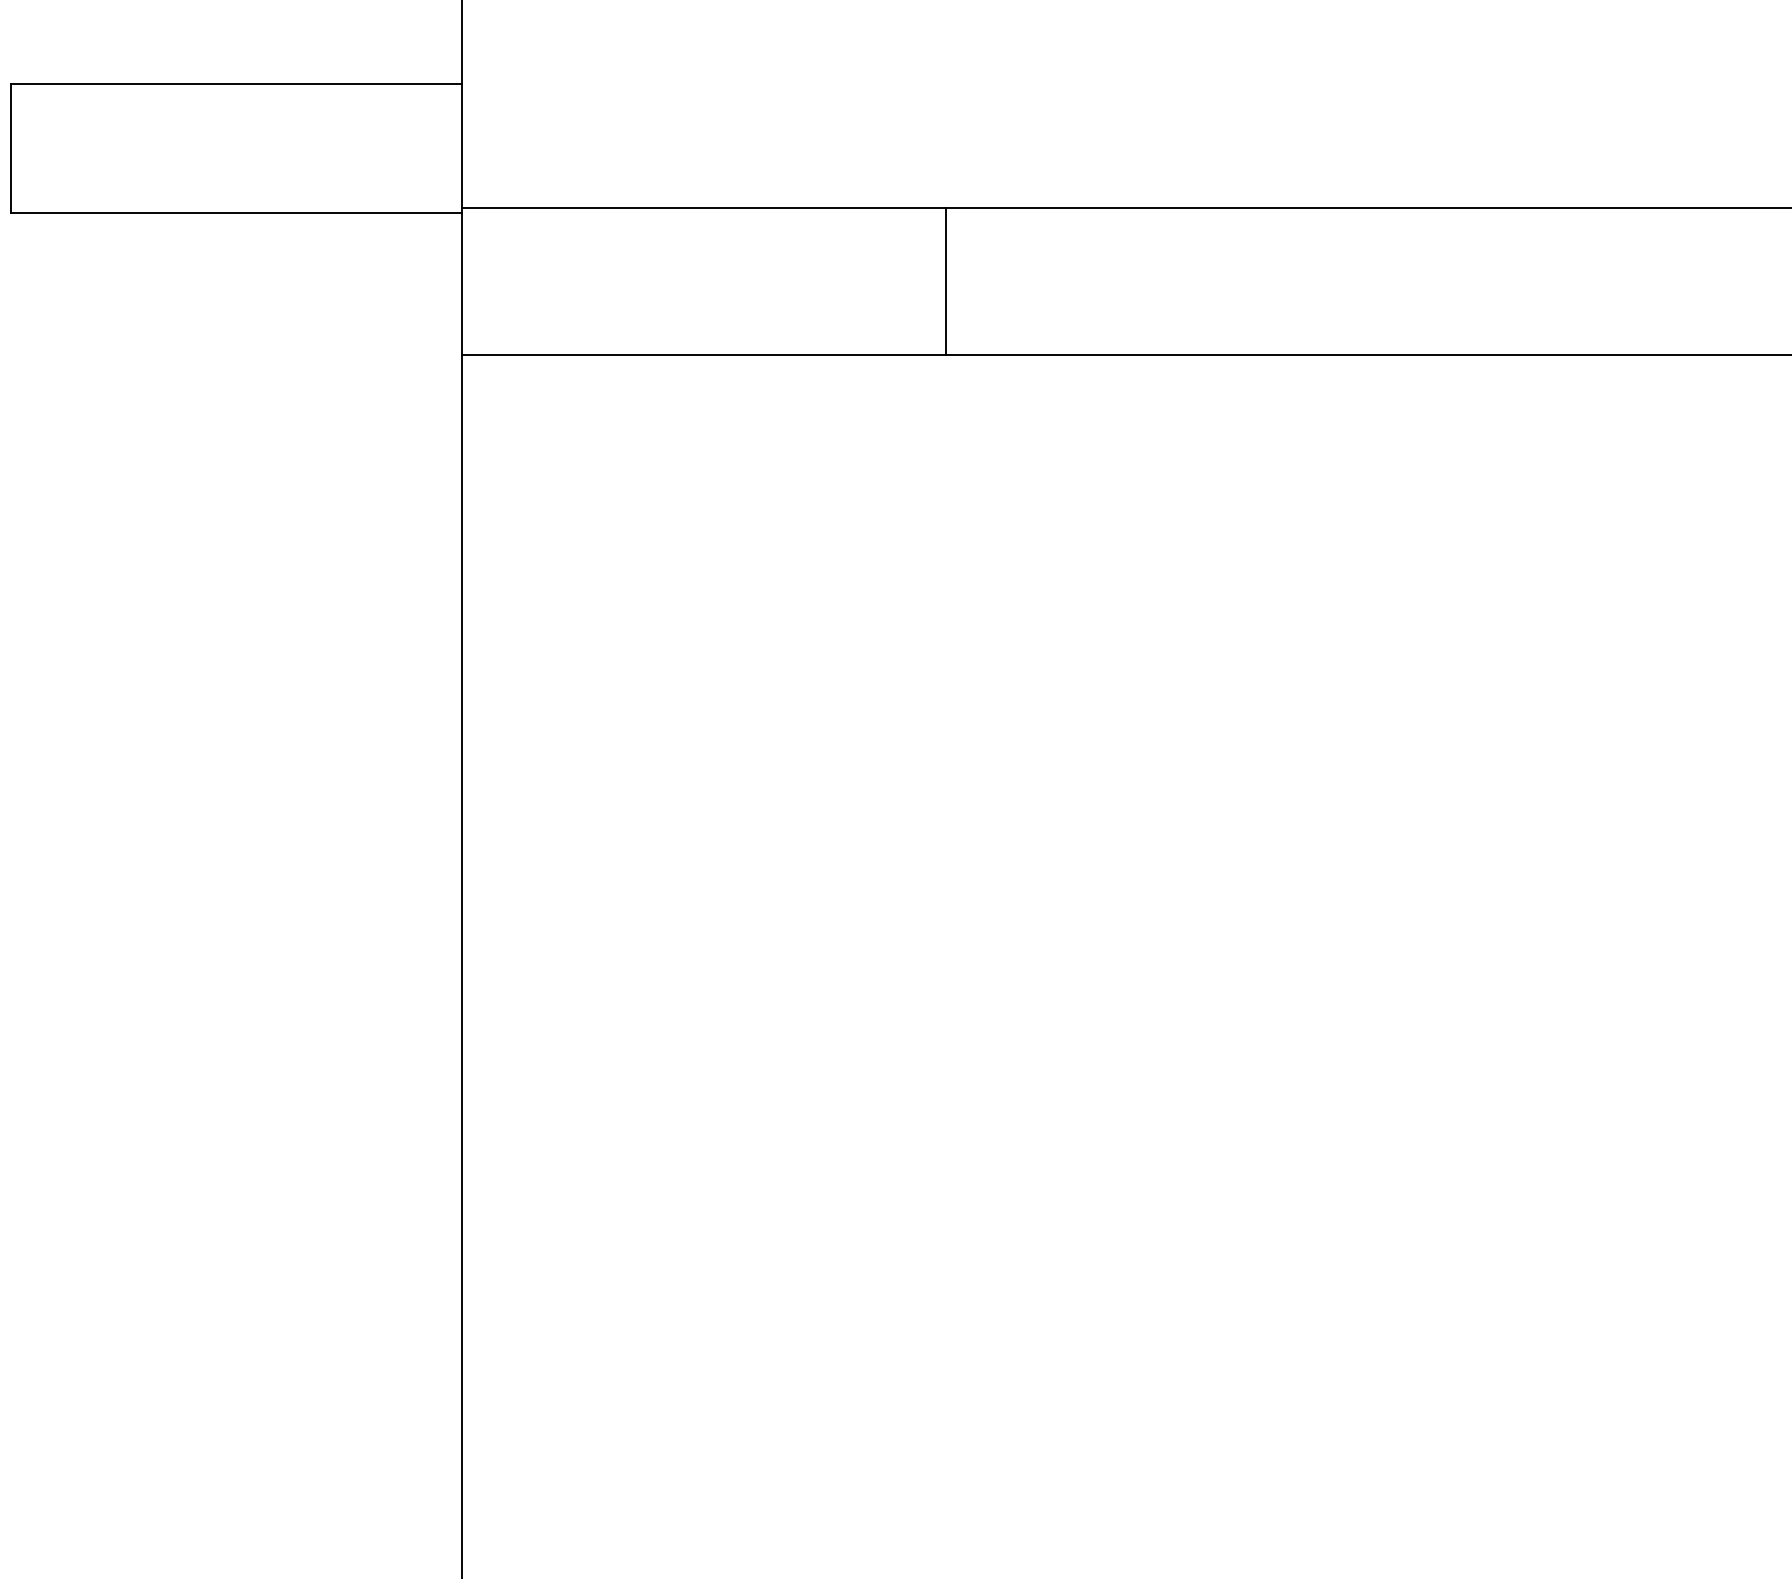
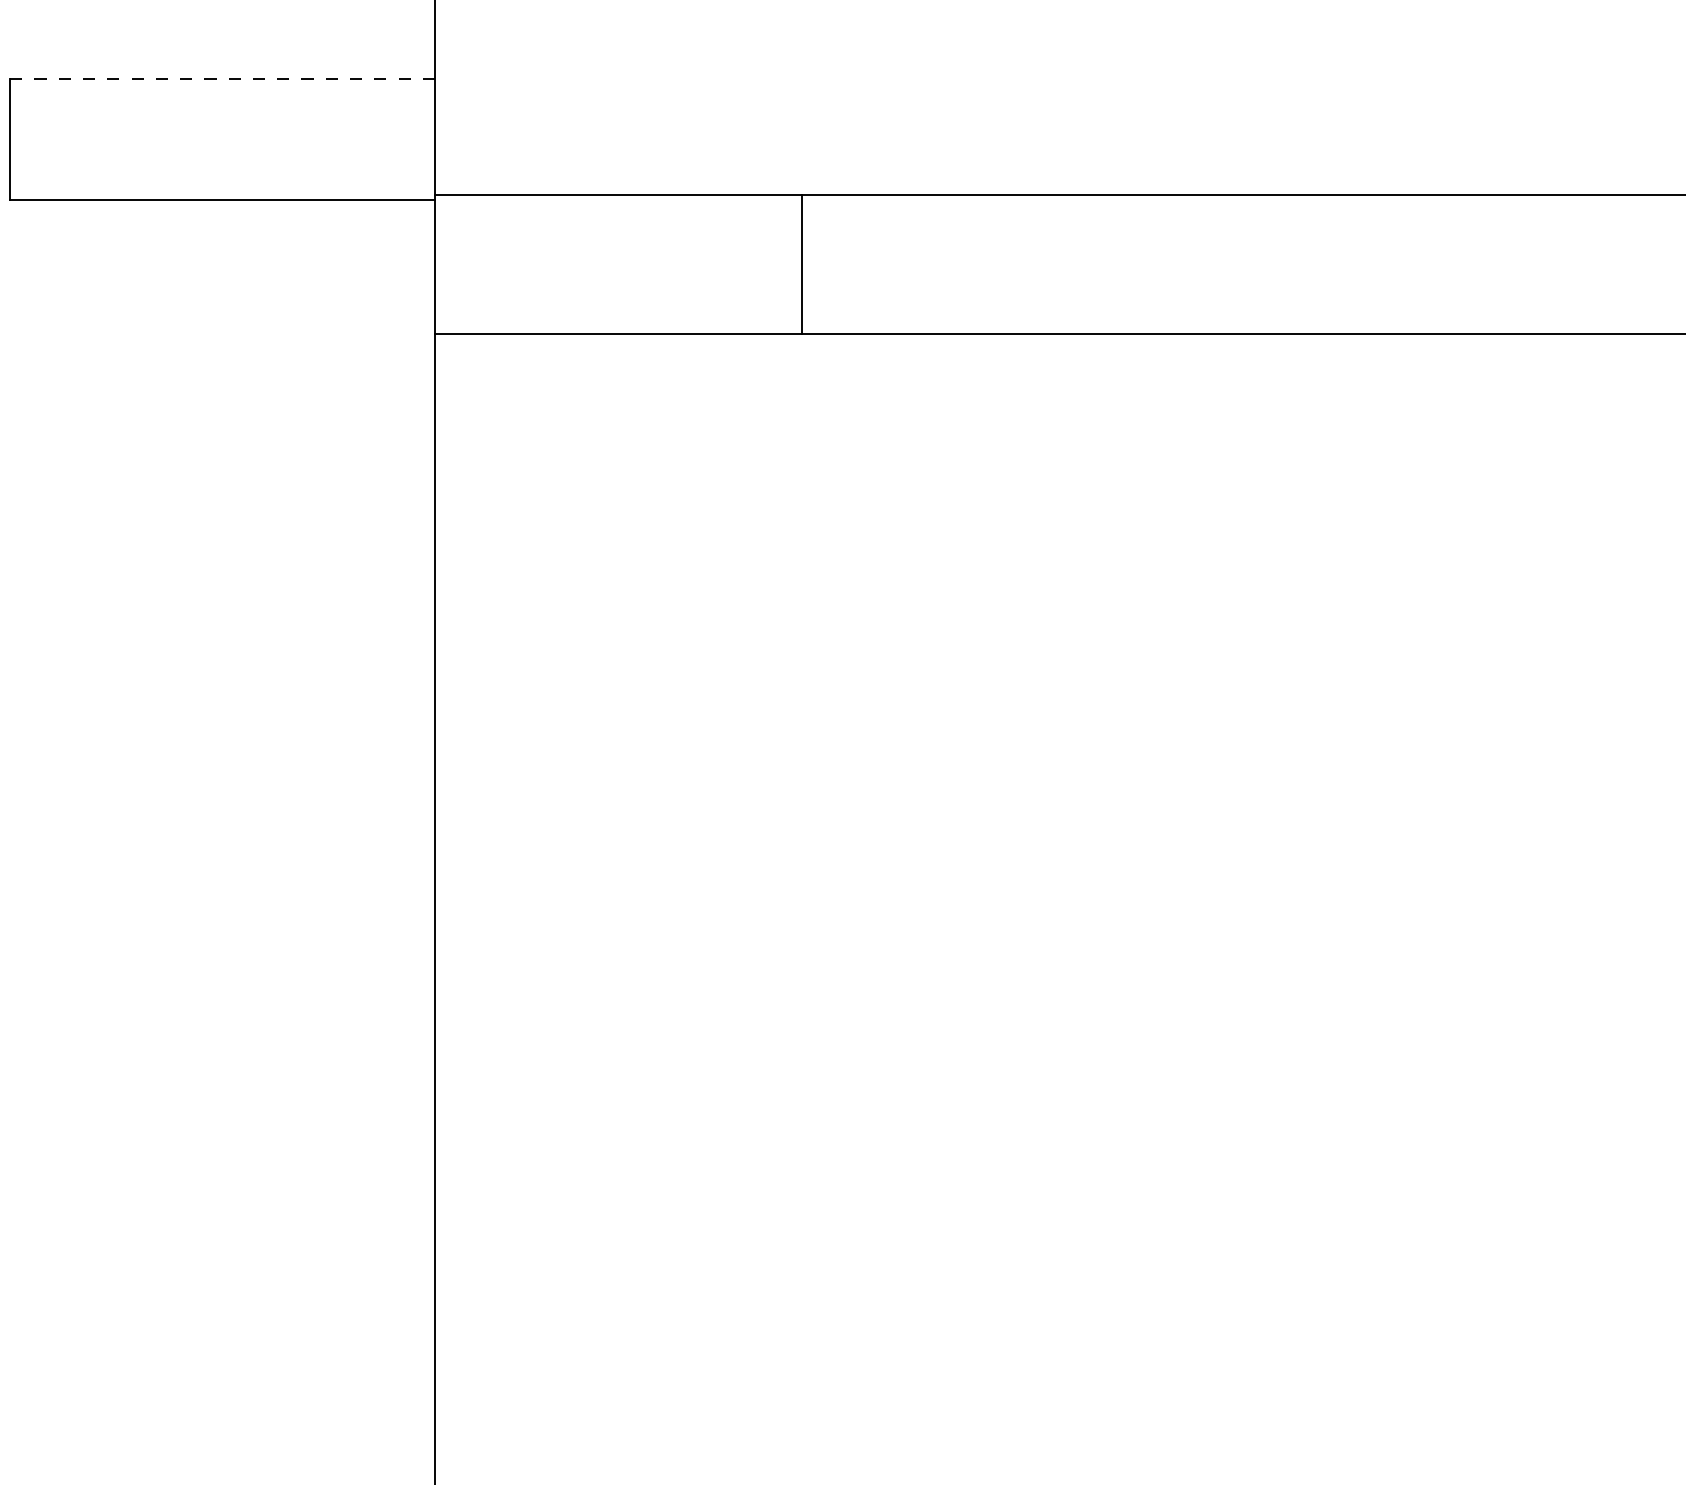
line: (237, 83) -> (223, 78), solid -> dashed
line: (946, 281) -> (802, 264), moved

